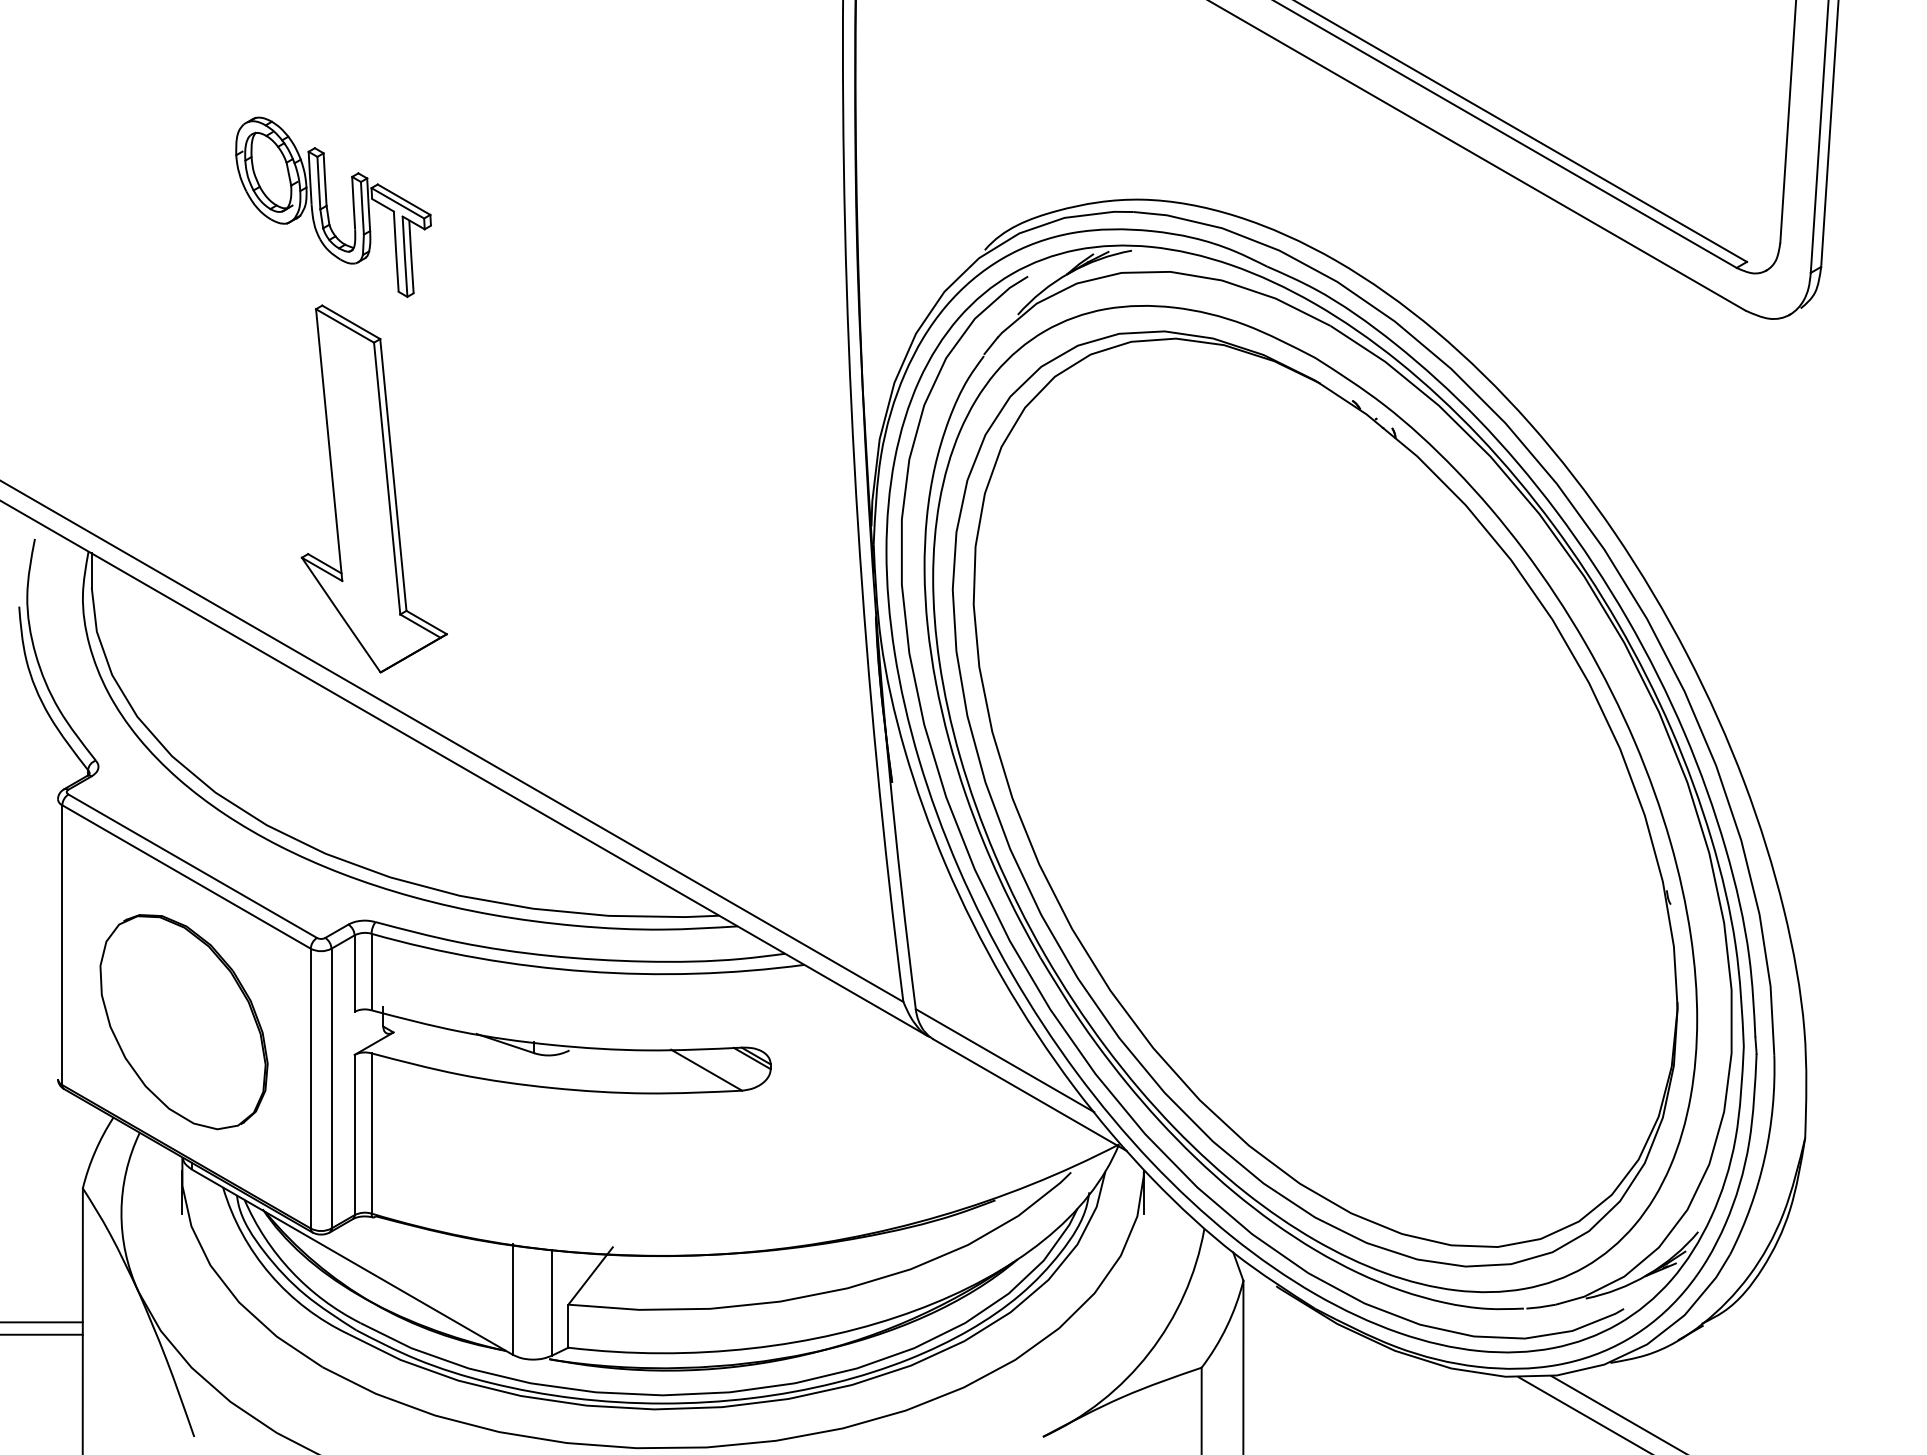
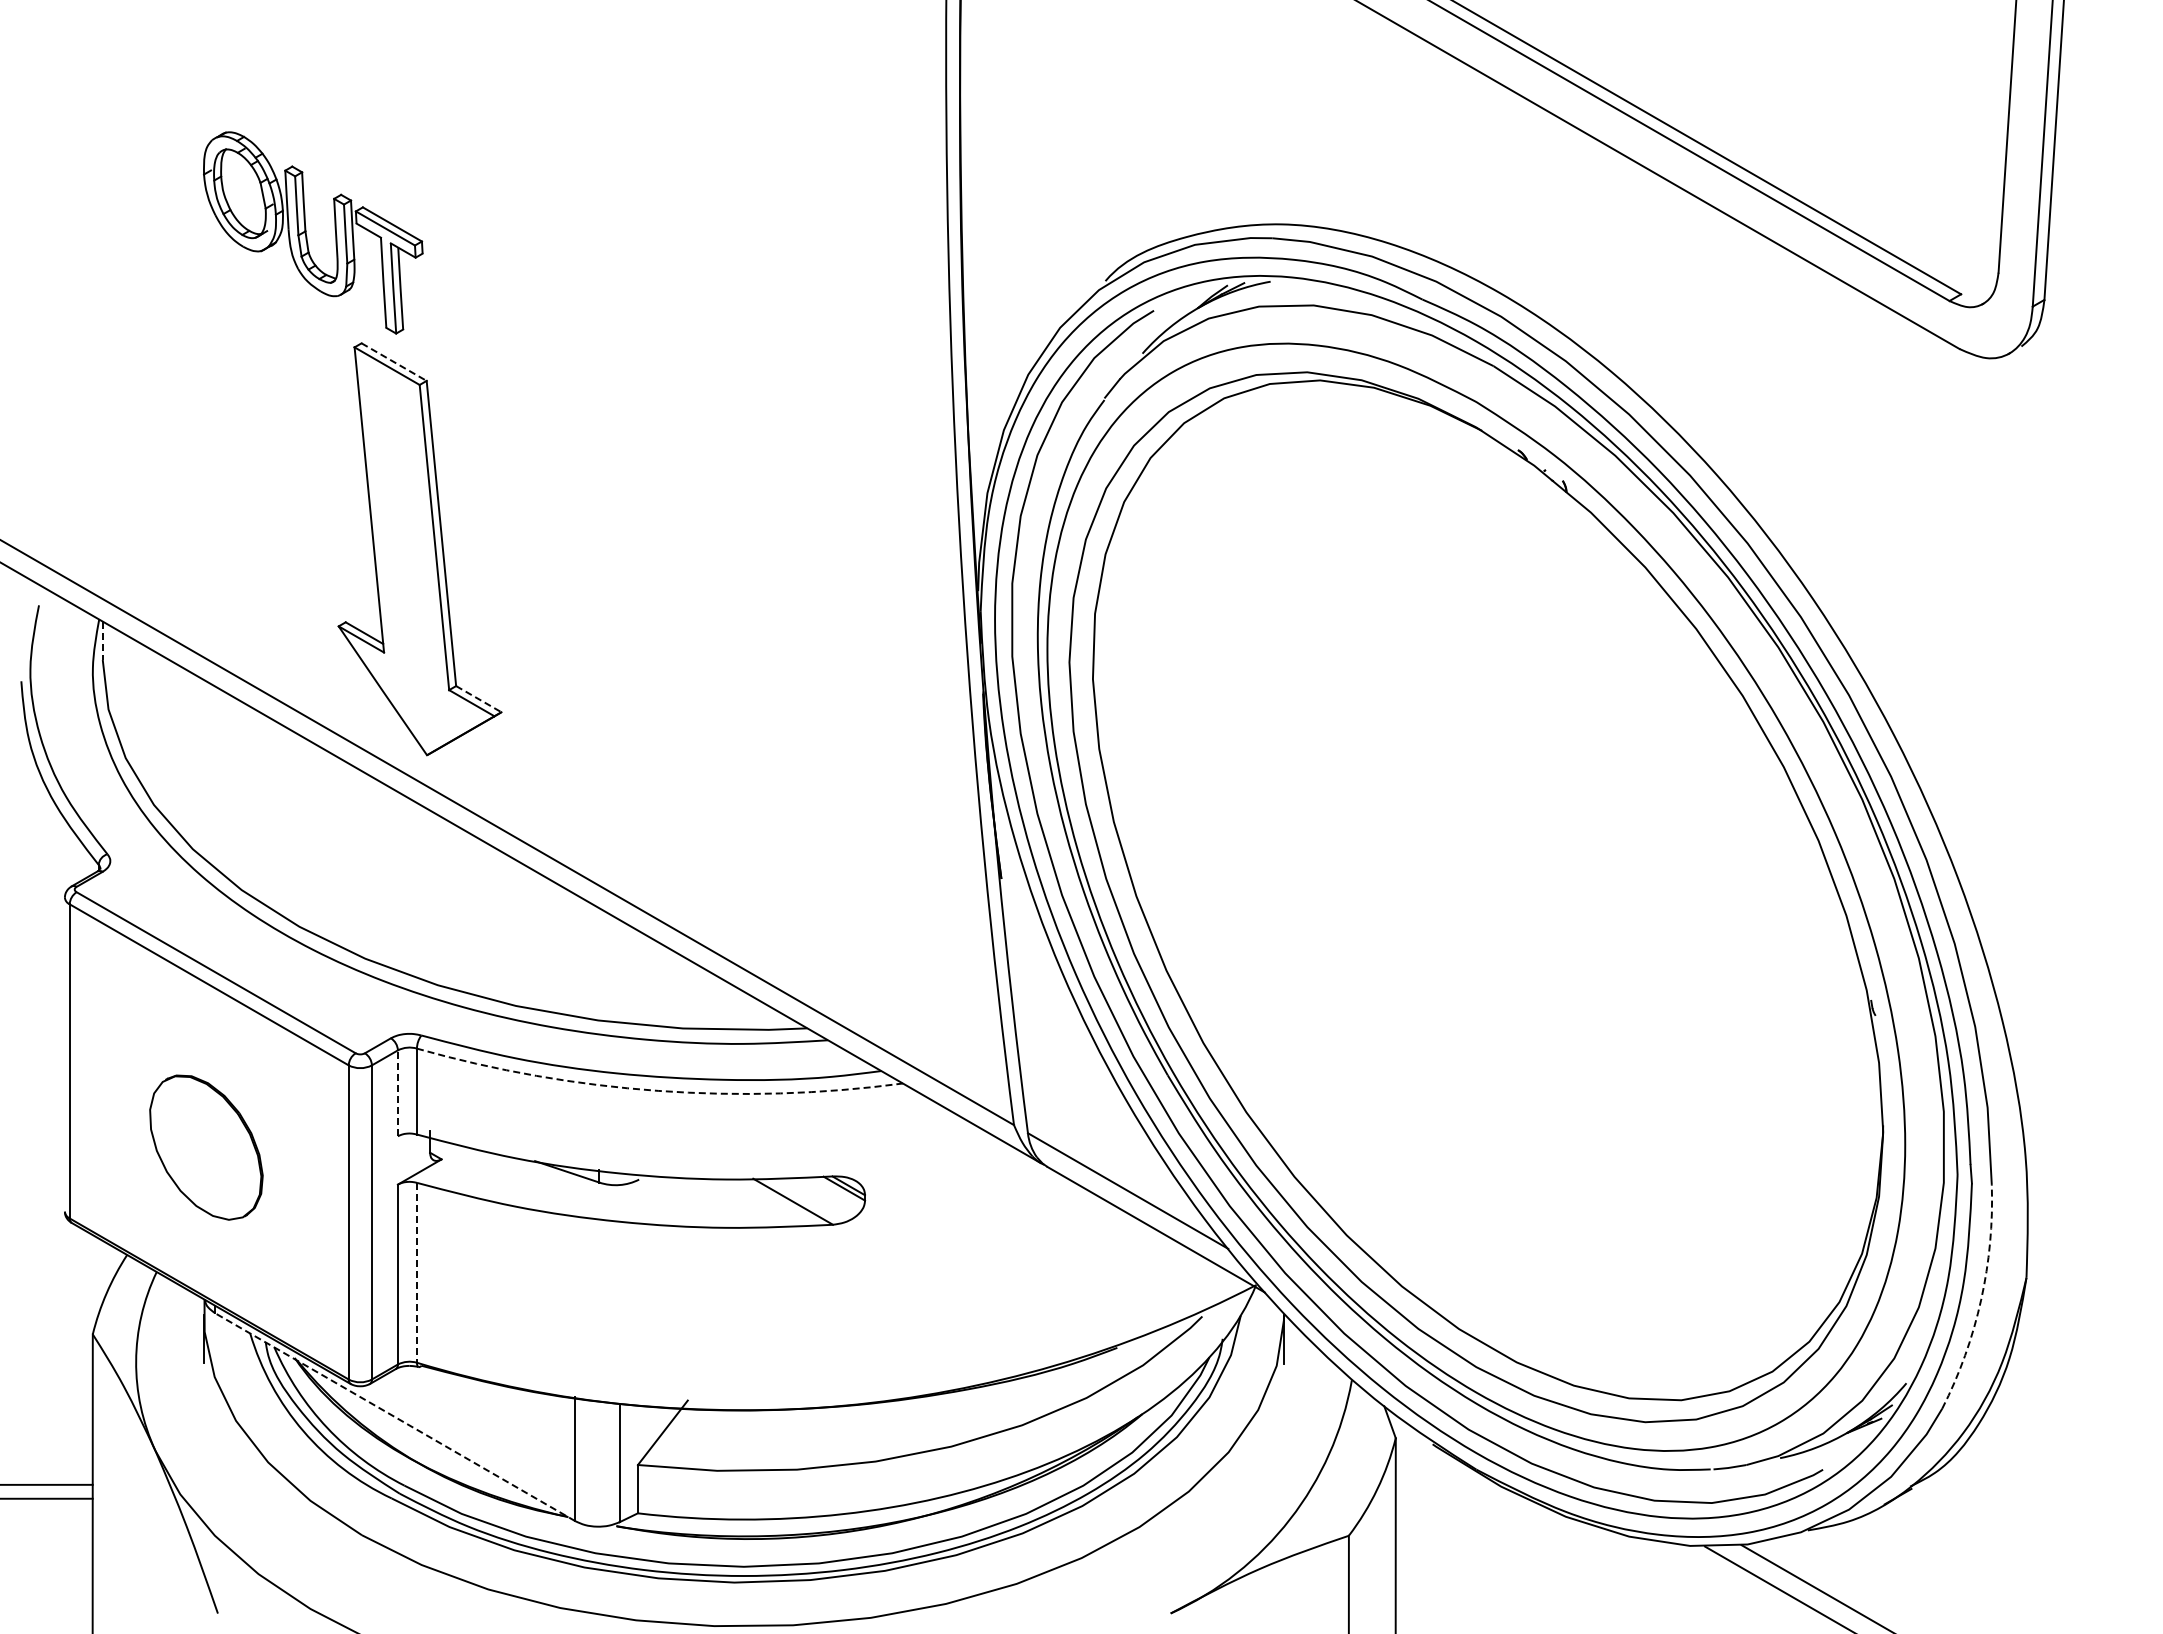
part: (327, 206) -> (306, 232), moved
line: (351, 322) -> (394, 362), solid -> dashed
line: (91, 571) -> (102, 641), solid -> dashed
line: (427, 622) -> (479, 699), solid -> dashed
arc: (586, 971) -> (658, 1090), solid -> dashed
line: (354, 973) -> (397, 1093), solid -> dashed
part: (184, 1021) -> (206, 1147), size x0.6
line: (371, 1133) -> (416, 1272), solid -> dashed
arc: (1765, 1157) -> (1981, 1299), solid -> dashed
line: (352, 1262) -> (395, 1417), solid -> dashed

